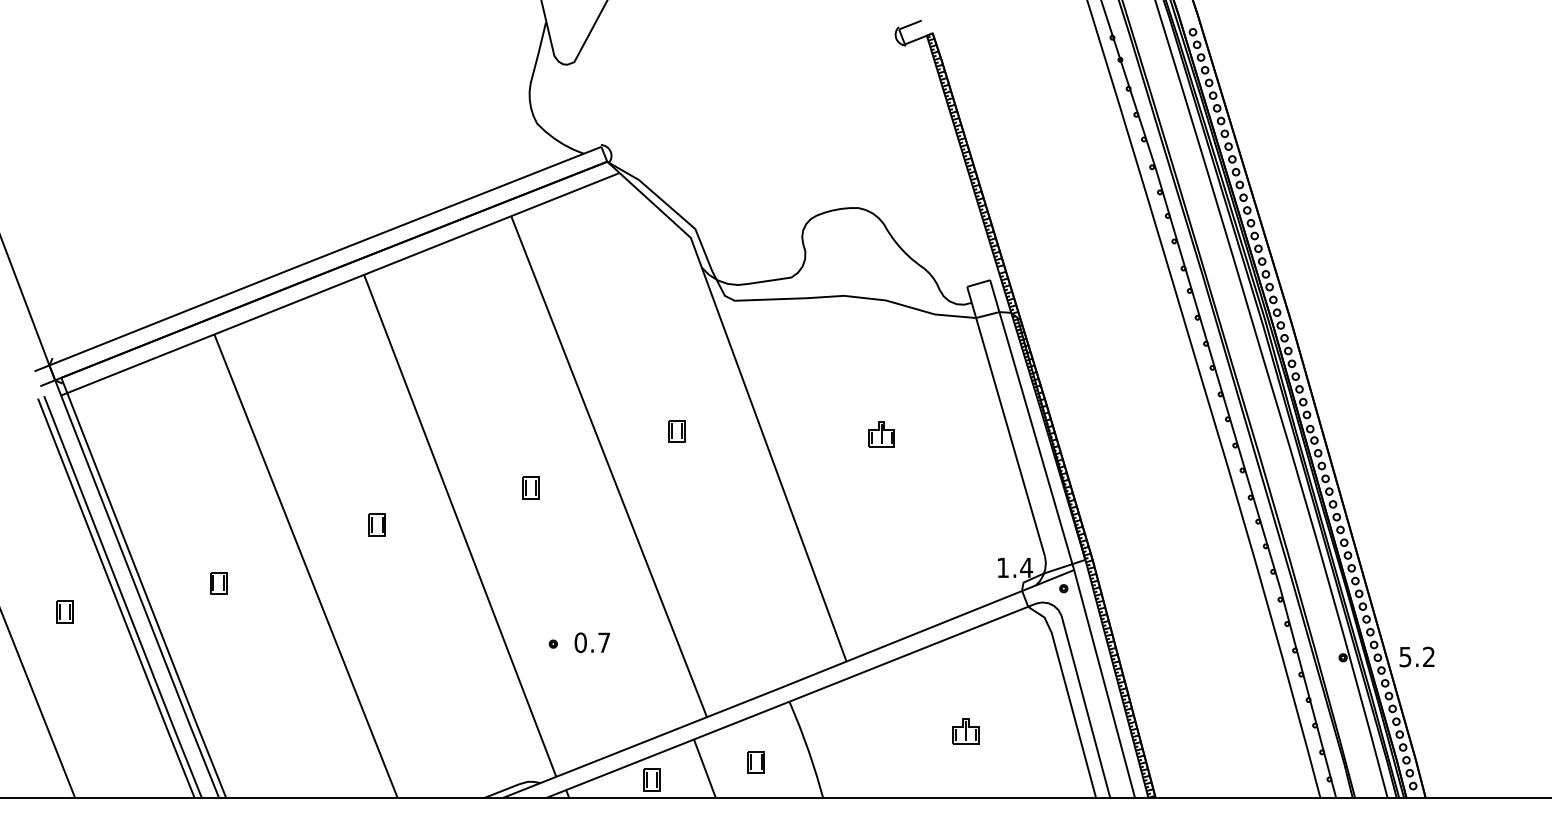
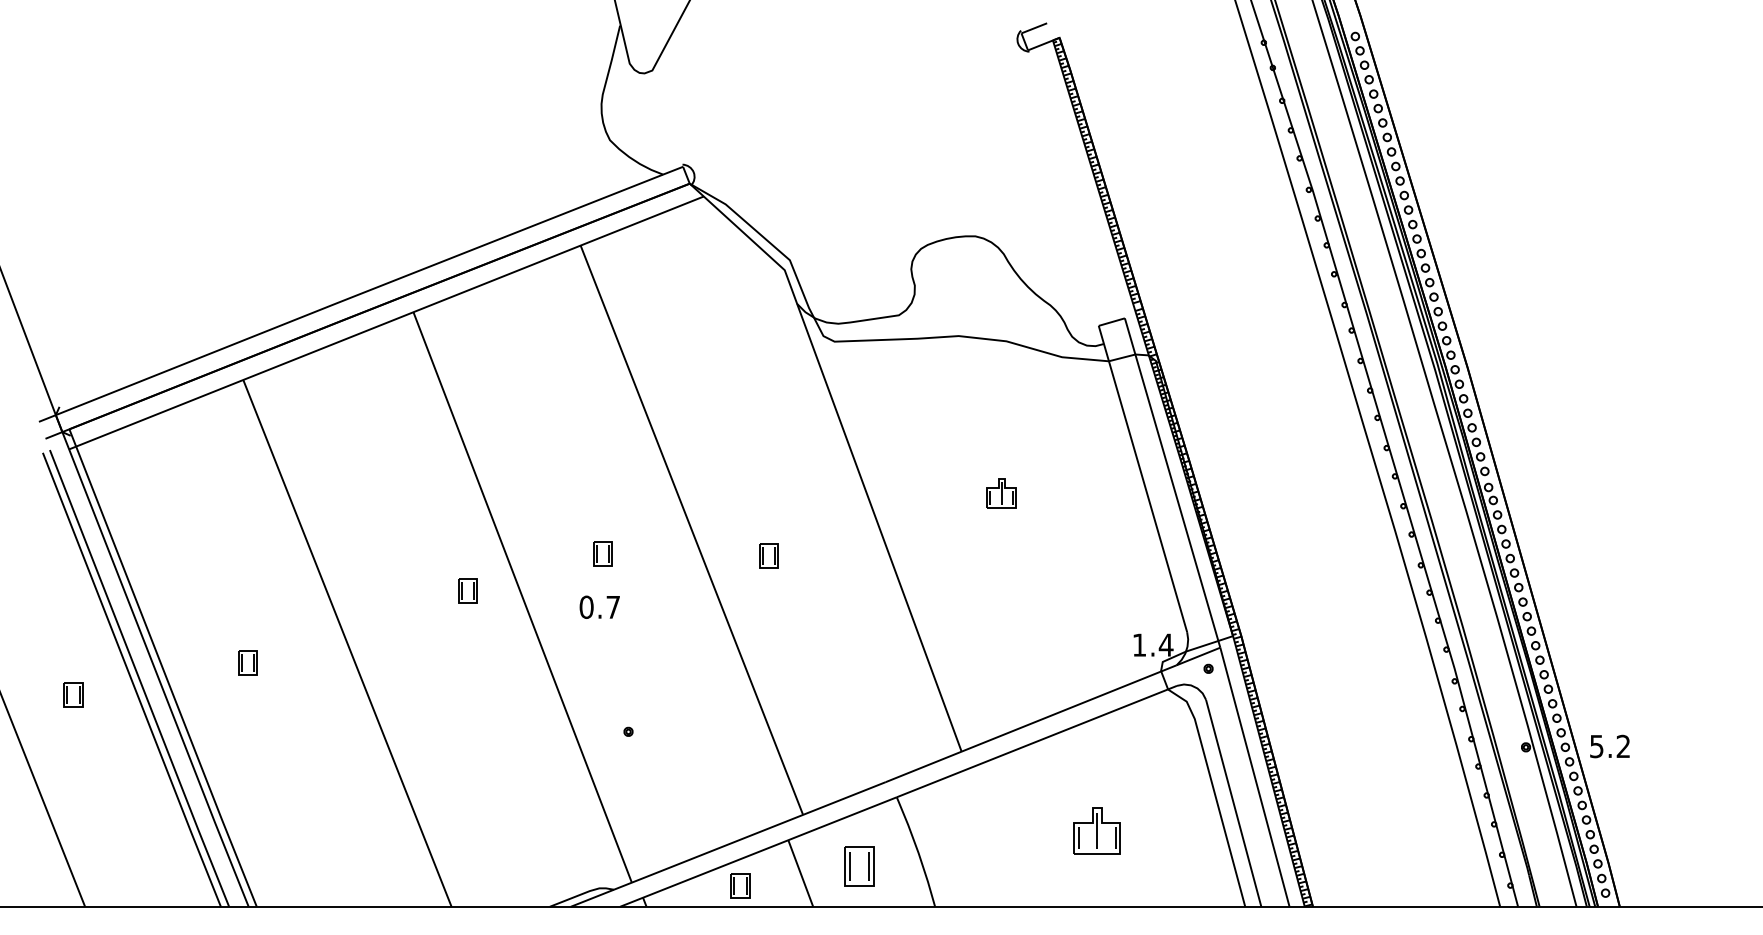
part: (676, 430) -> (768, 555), moved
part: (376, 525) -> (467, 590), moved
text: (592, 642) -> (599, 606), moved
part: (966, 730) -> (1097, 830), size x1.6
part: (755, 761) -> (858, 865), size x1.6

